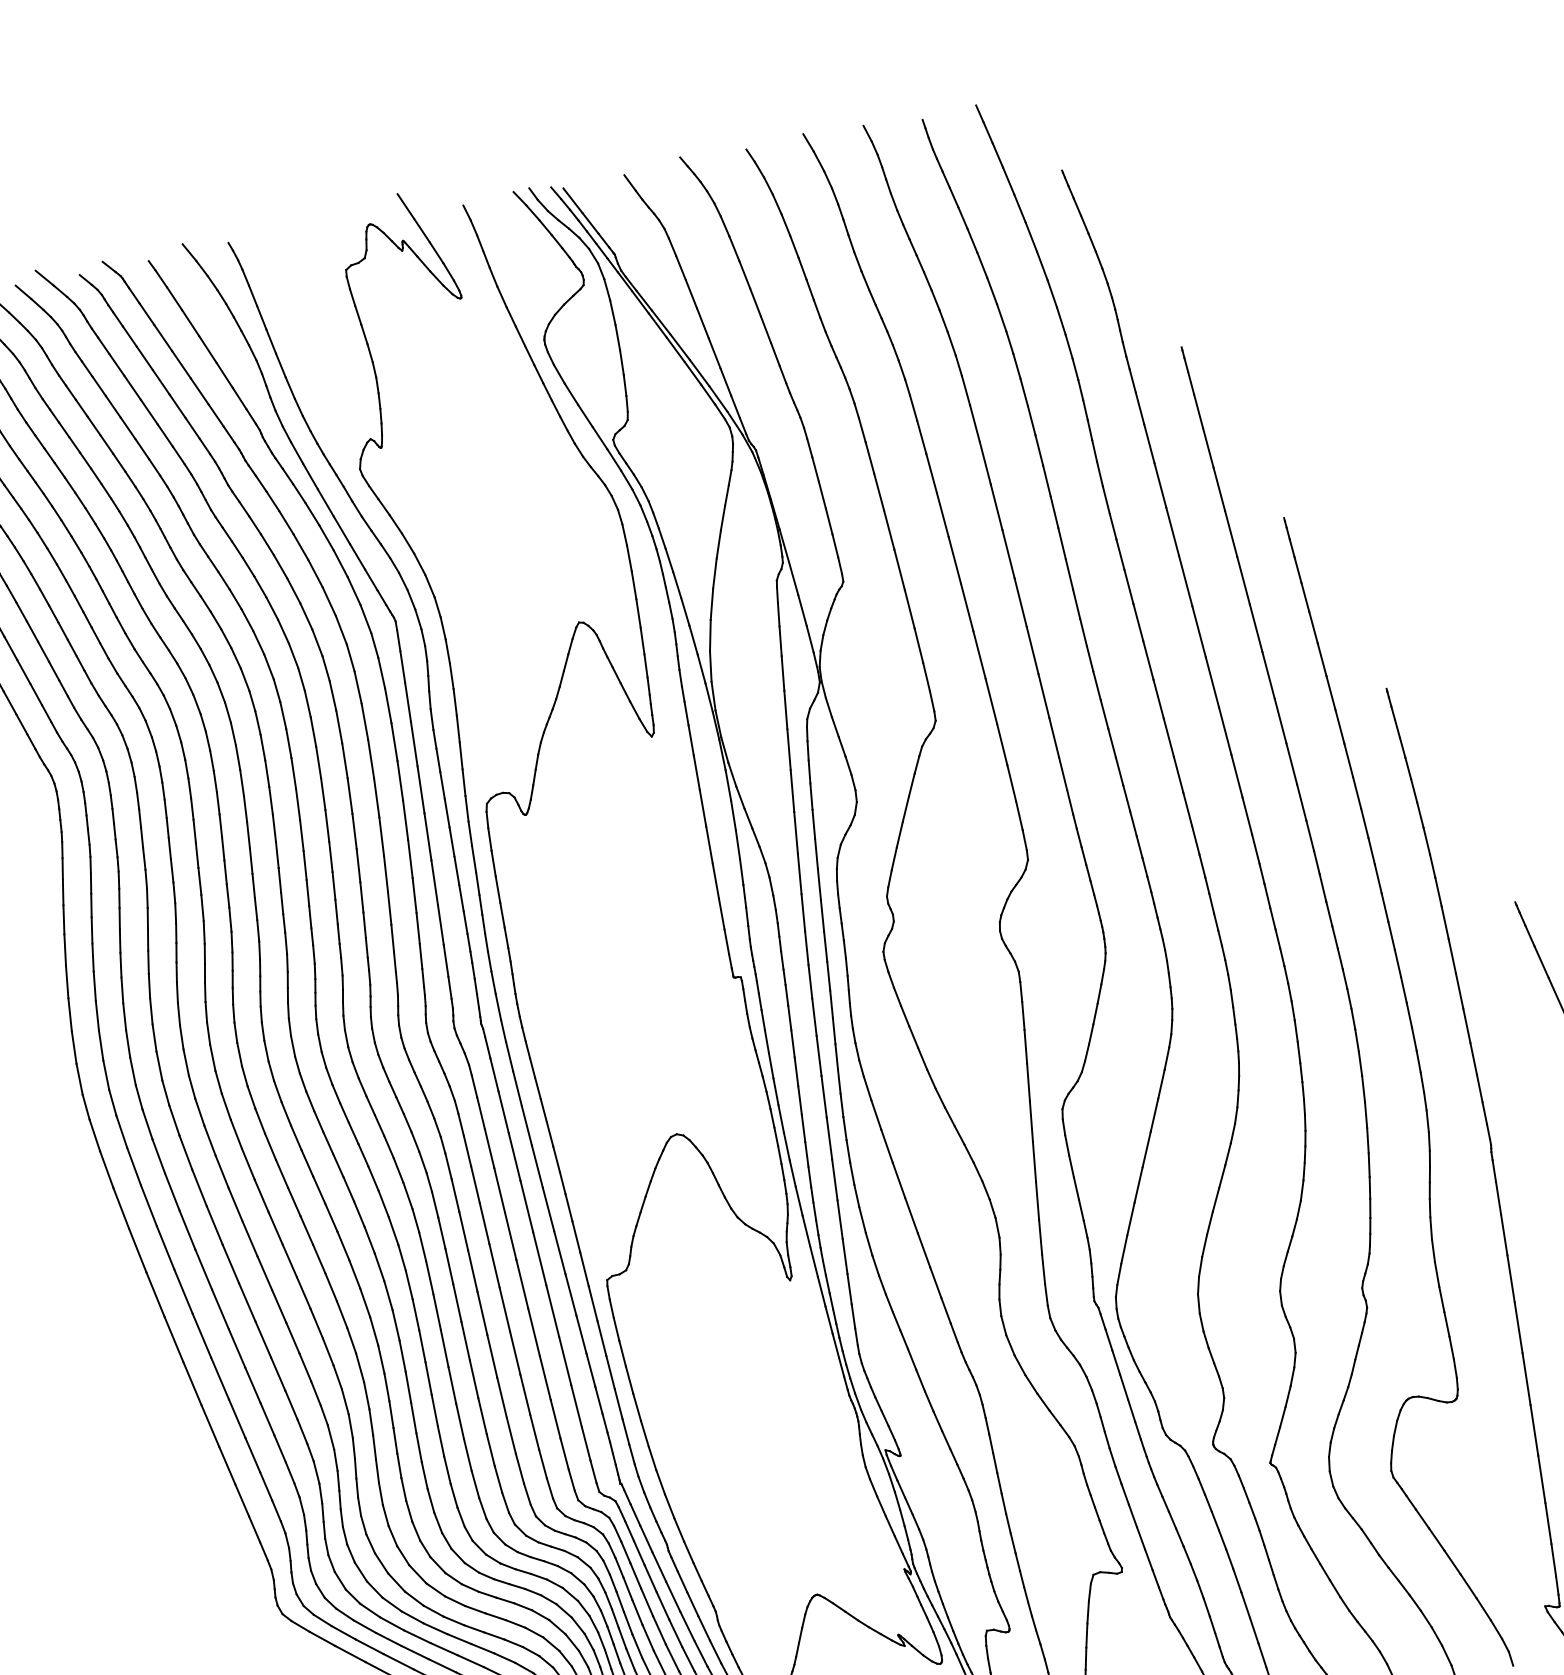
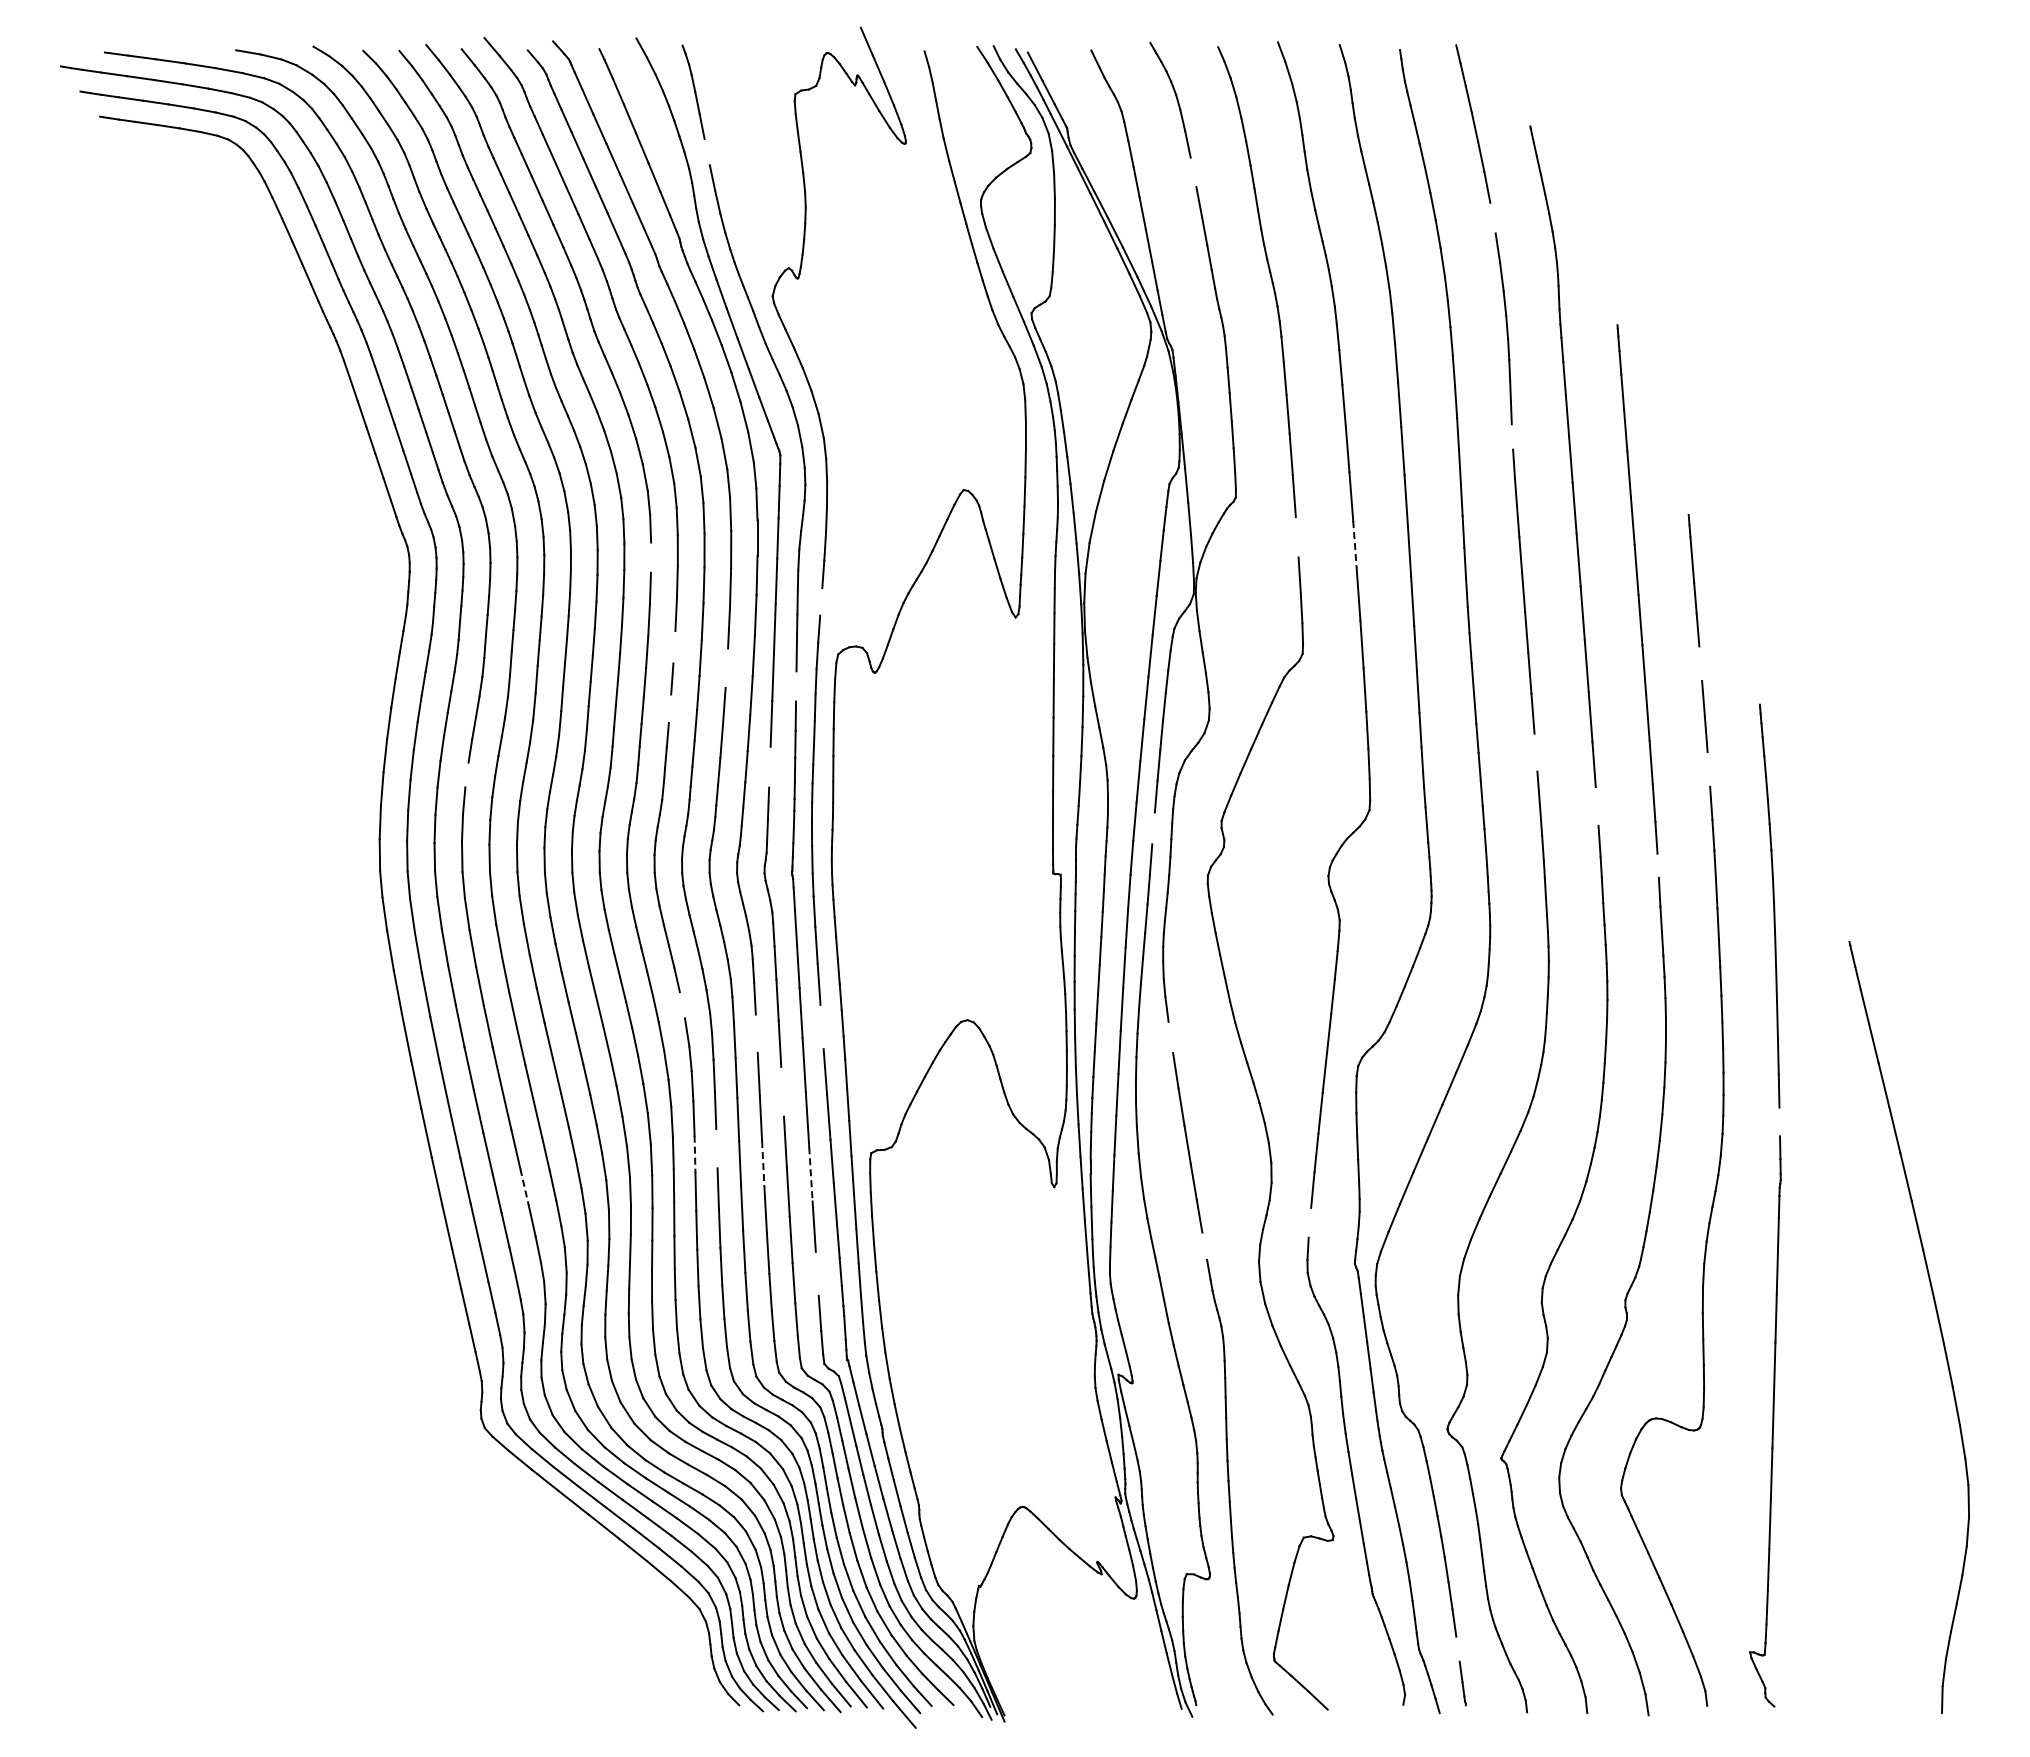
line: (1041, 265) -> (1492, 217), removed
line: (744, 274) -> (1193, 171), removed
line: (270, 341) -> (706, 151), removed
line: (1099, 473) -> (1512, 436), removed
line: (967, 607) -> (1355, 546), solid -> dashed
line: (909, 609) -> (1296, 537), removed
line: (1321, 659) -> (1700, 663), removed
line: (288, 743) -> (650, 557), removed
line: (461, 755) -> (821, 601), removed
line: (1348, 760) -> (1708, 769), removed
line: (1178, 774) -> (1535, 752), removed
line: (1246, 816) -> (1596, 806), removed
line: (327, 826) -> (674, 647), removed
line: (381, 836) -> (726, 667), removed
line: (452, 842) -> (796, 686), removed
line: (1316, 862) -> (1657, 865), removed
line: (333, 885) -> (669, 708), removed
line: (822, 916) -> (1153, 828), removed
line: (440, 924) -> (769, 766), removed
line: (148, 985) -> (466, 774), removed
line: (1479, 1088) -> (1779, 1121), removed
line: (875, 1115) -> (1170, 1037), removed
line: (536, 1166) -> (821, 1026), removed
line: (398, 1170) -> (682, 1005), removed
line: (475, 1184) -> (756, 1033), removed
line: (510, 1236) -> (782, 1091), removed
line: (1043, 1269) -> (1309, 1222), removed
line: (456, 1302) -> (716, 1148), removed
line: (505, 1309) -> (763, 1164), solid -> dashed
line: (945, 1310) -> (1204, 1245), removed
line: (552, 1311) -> (810, 1174), solid -> dashed
line: (437, 1312) -> (695, 1154), solid -> dashed
line: (278, 1374) -> (524, 1187), solid -> dashed
line: (575, 1405) -> (816, 1273), removed
line: (1261, 1654) -> (1457, 1648), removed

